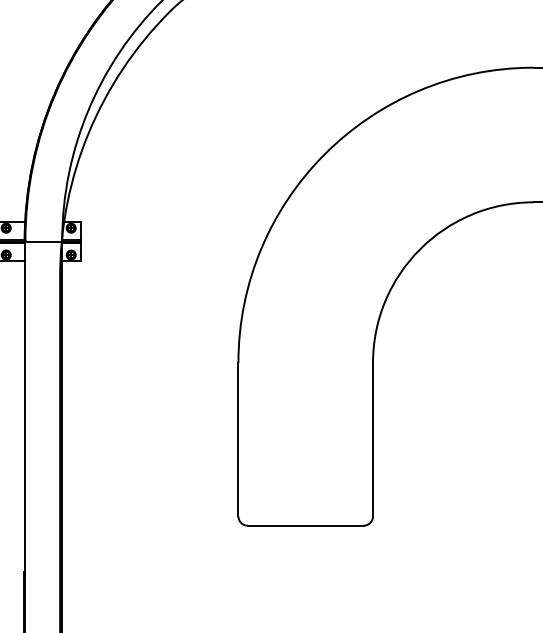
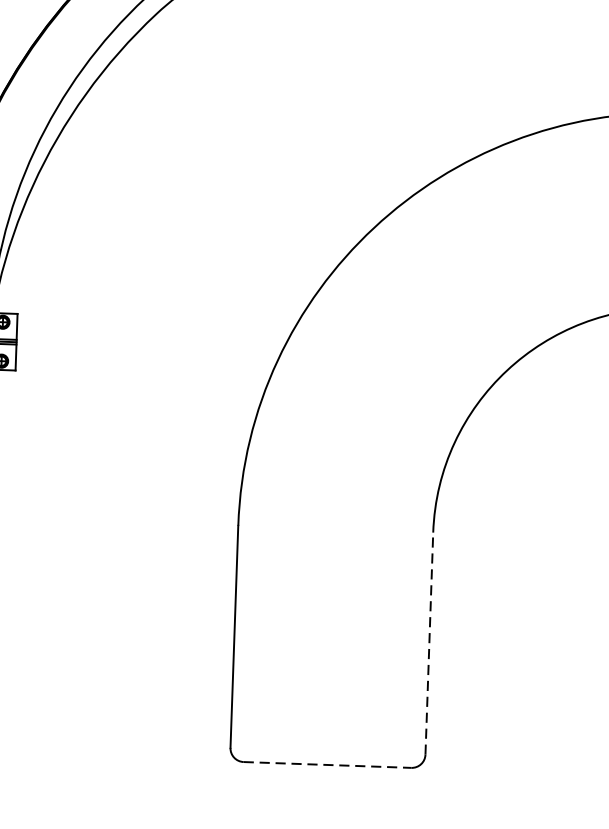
line: (373, 439) -> (430, 643), solid -> dashed
line: (305, 525) -> (327, 764), solid -> dashed

